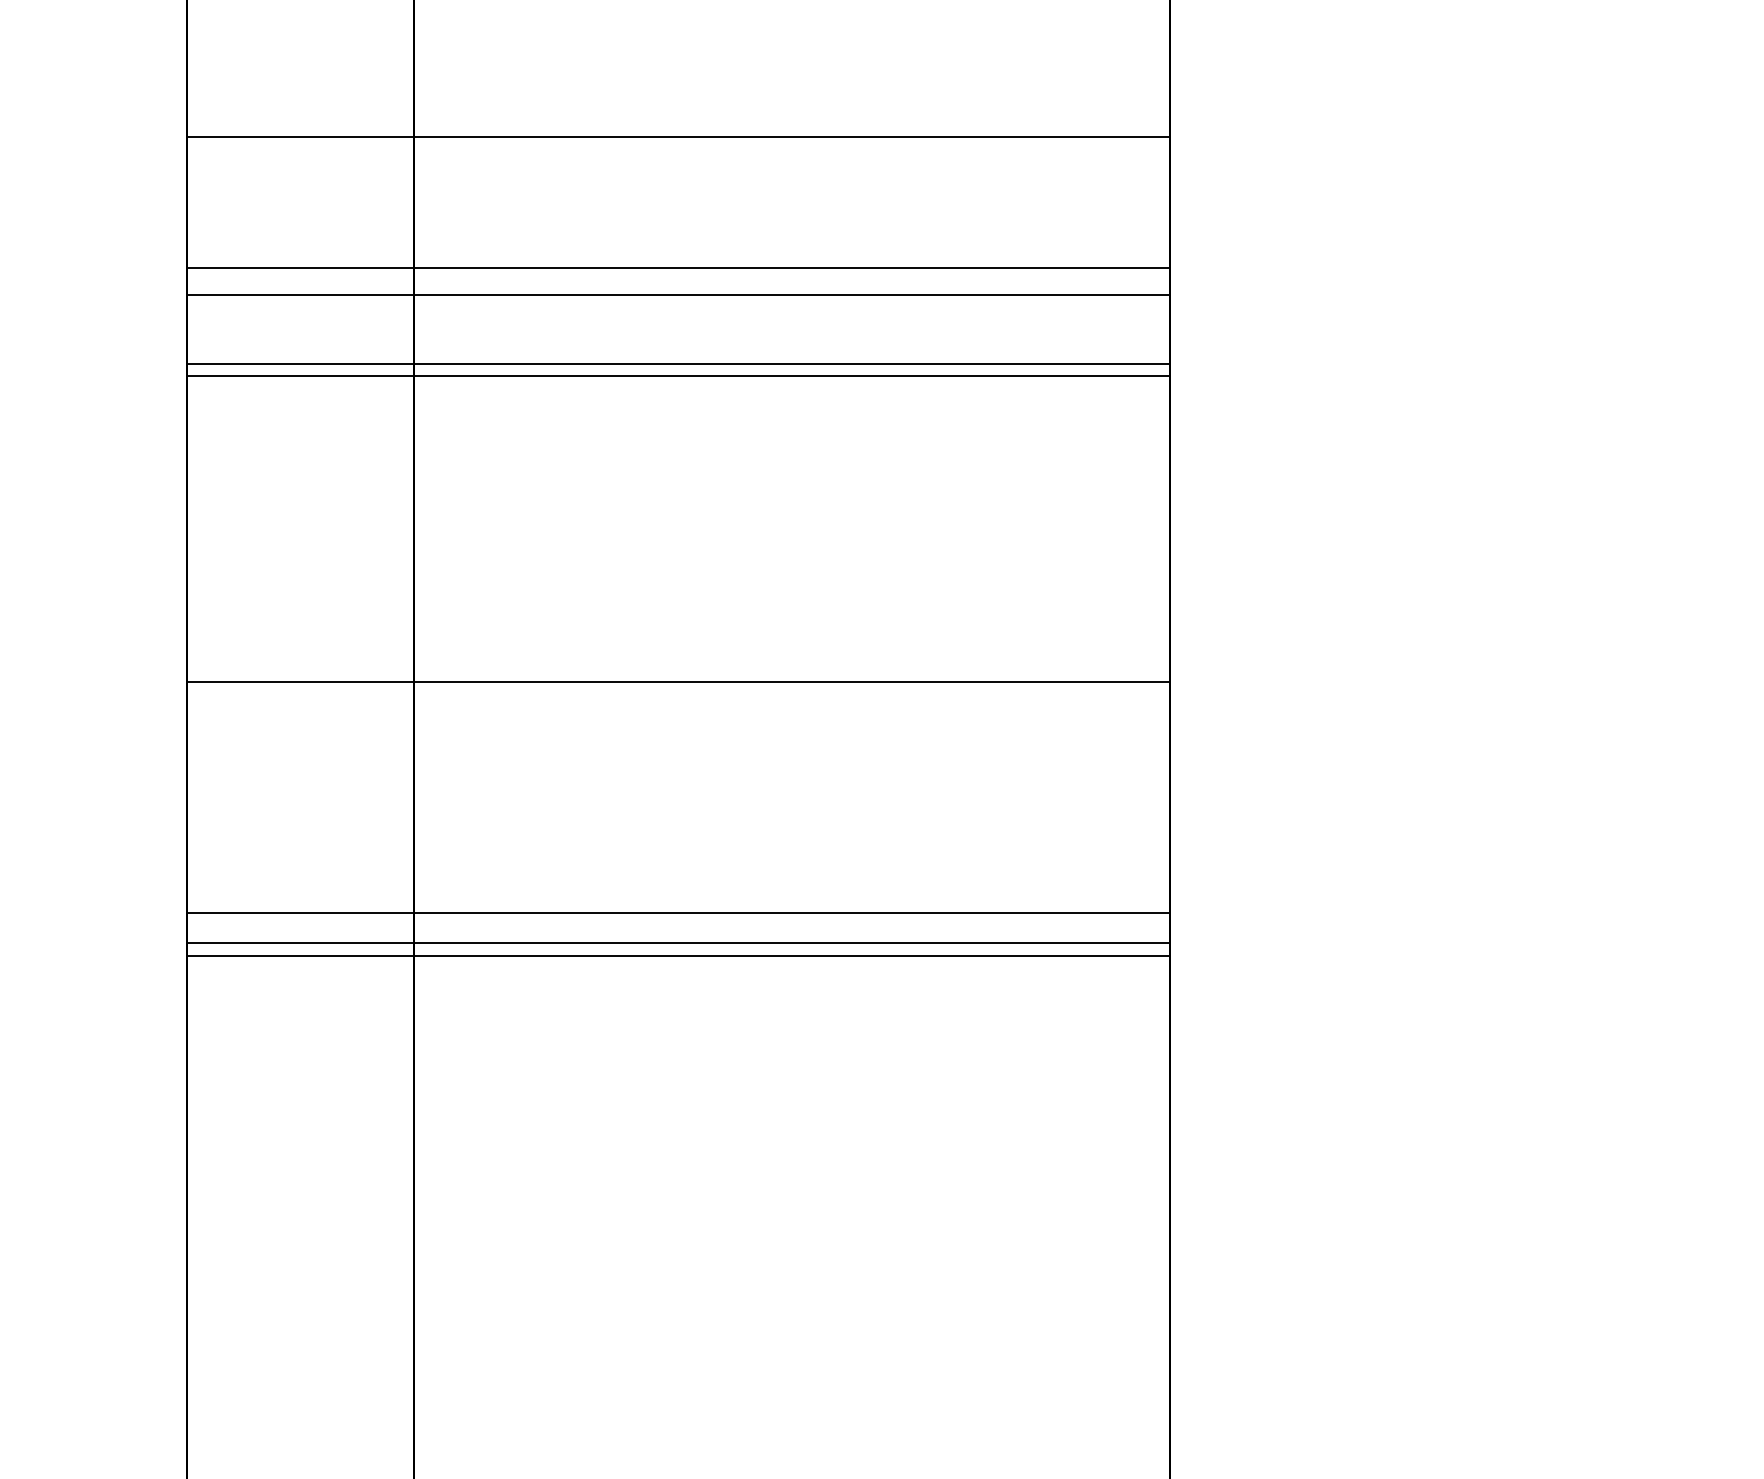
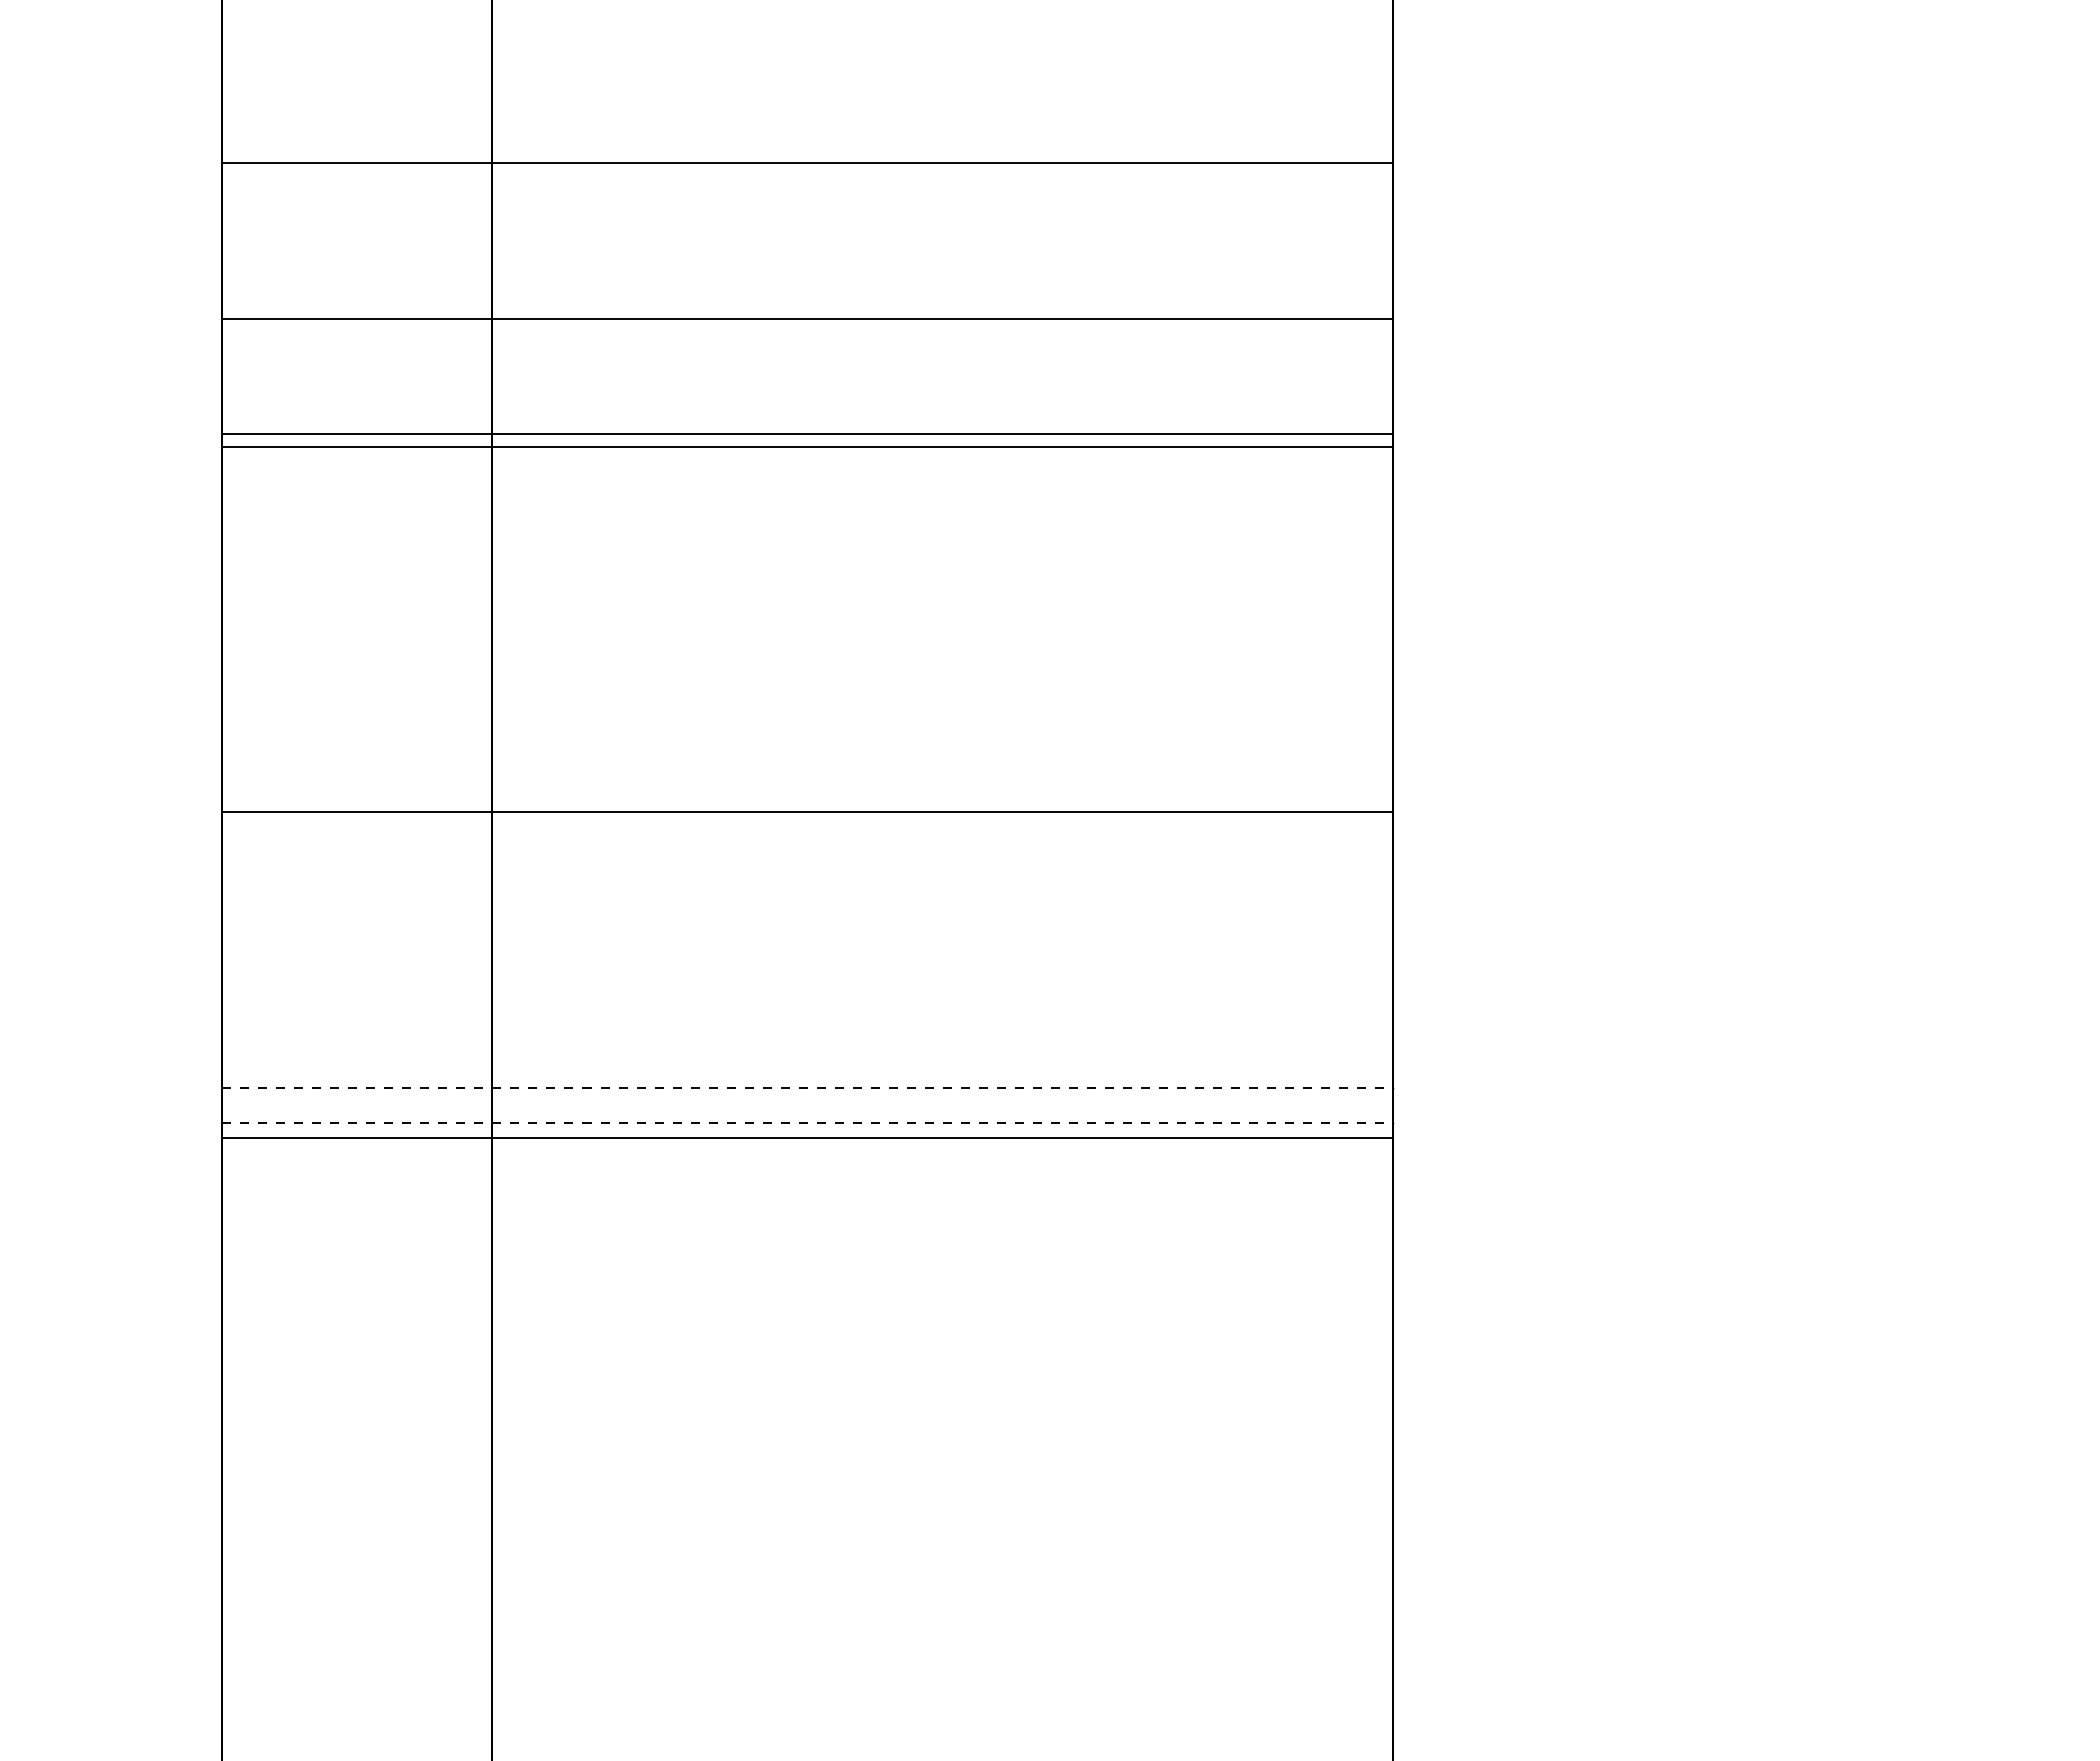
line: (678, 295) -> (807, 351), removed
line: (679, 913) -> (808, 1087), solid -> dashed
line: (679, 943) -> (808, 1123), solid -> dashed

